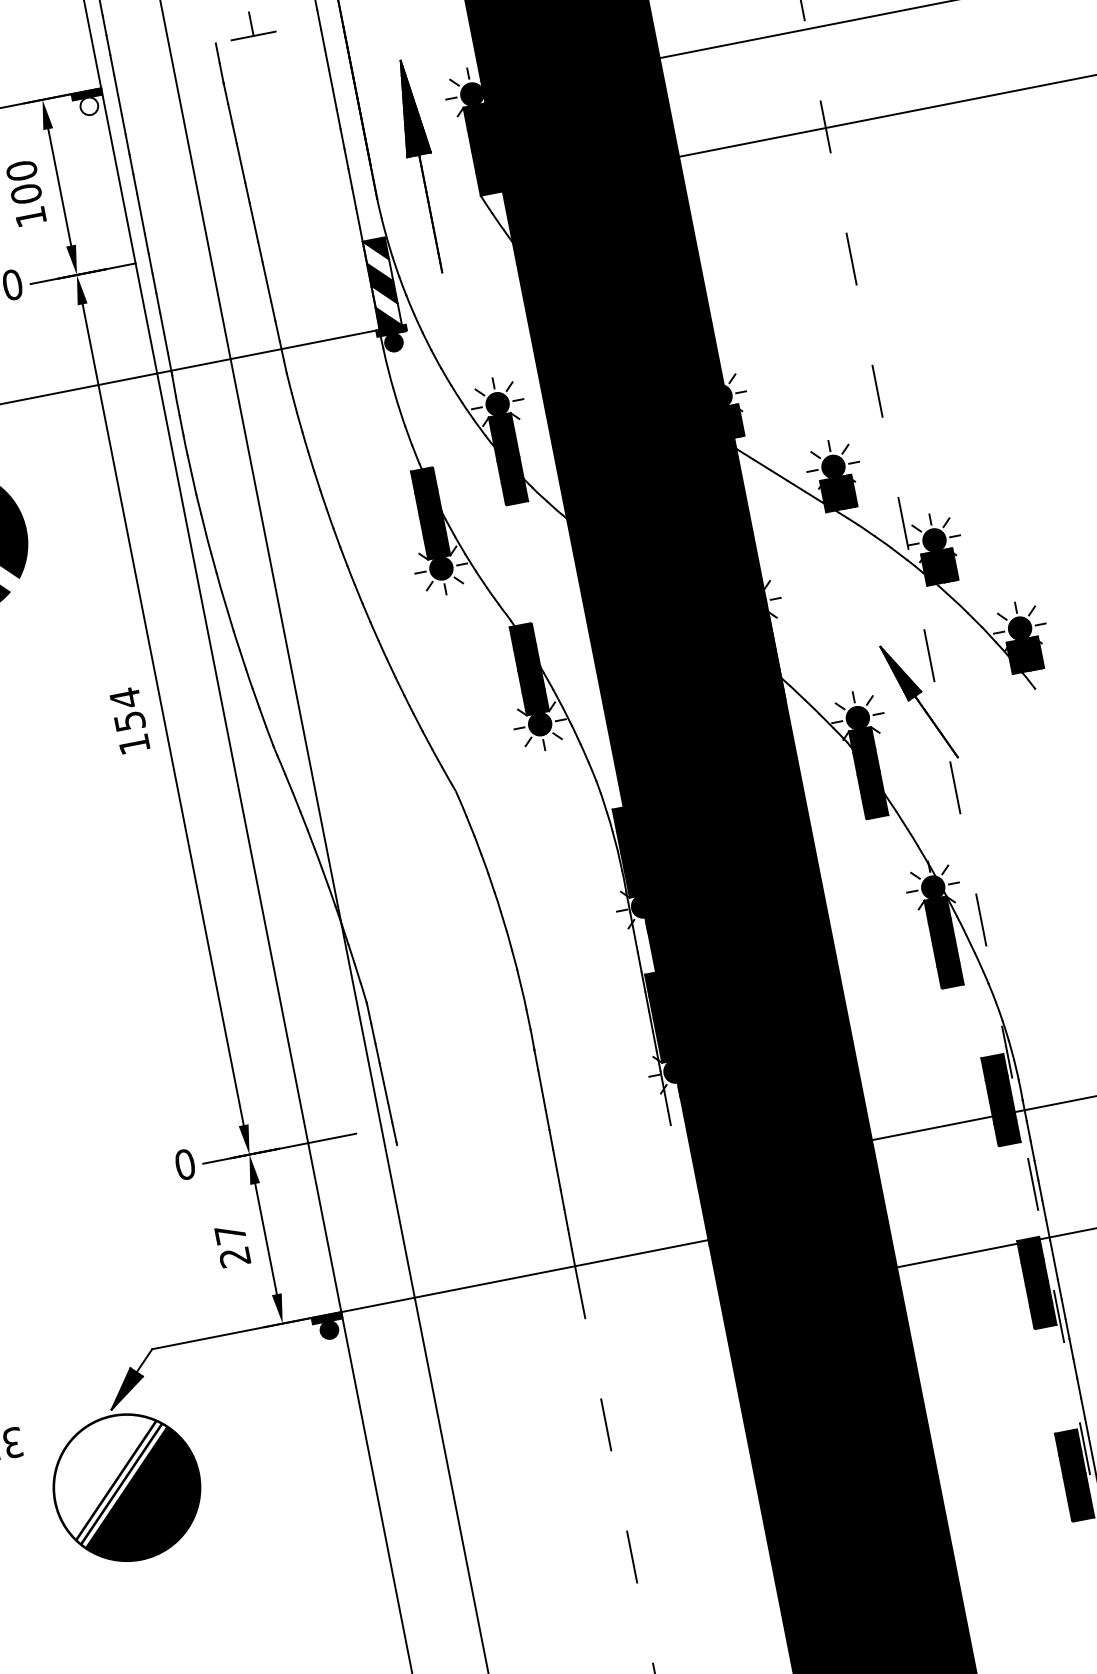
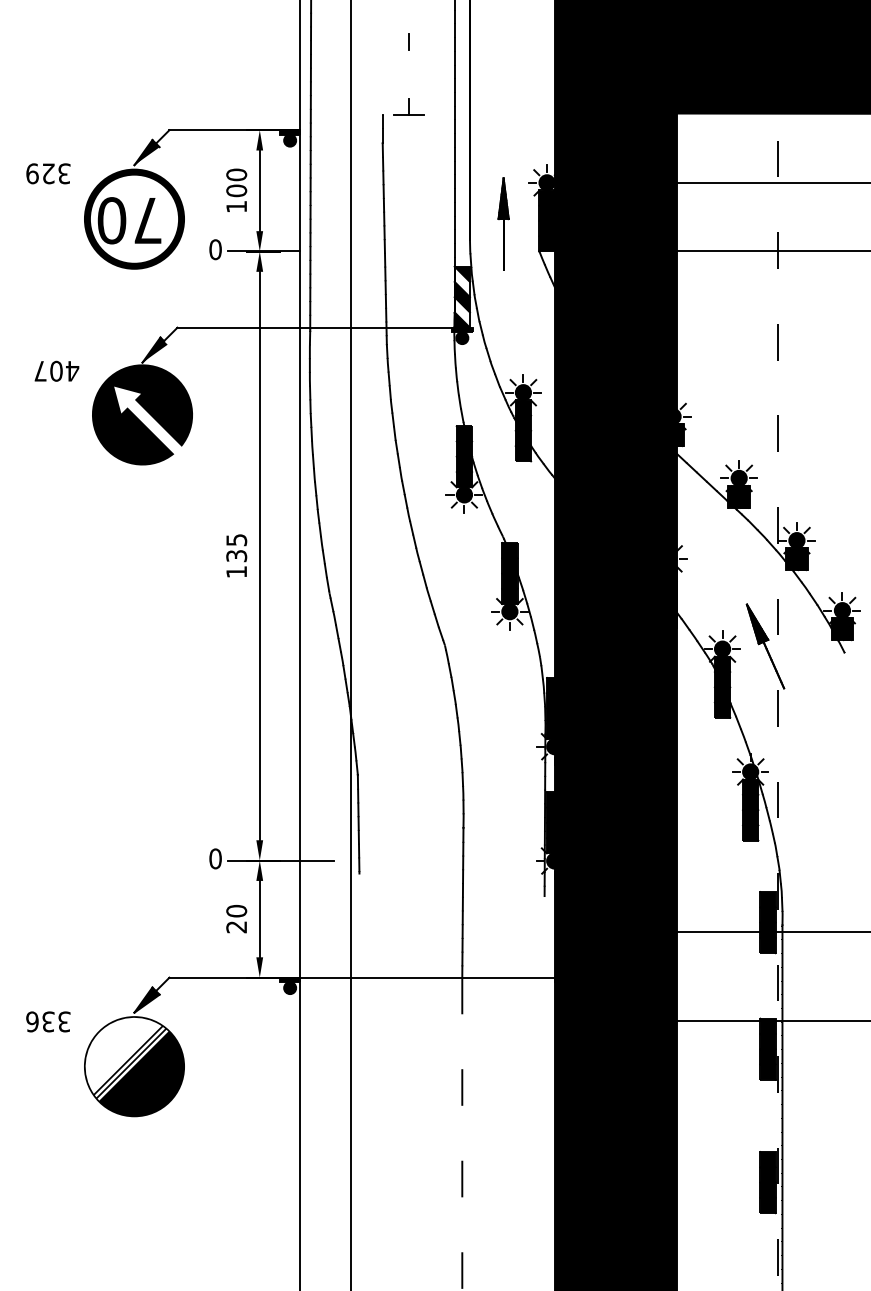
fill: (89, 106) -> (290, 140), added
part: (420, 165) -> (503, 223), size x0.62
text: (127, 709) -> (236, 547), 154 -> 135
text: (229, 1233) -> (236, 910), 27 -> 20

